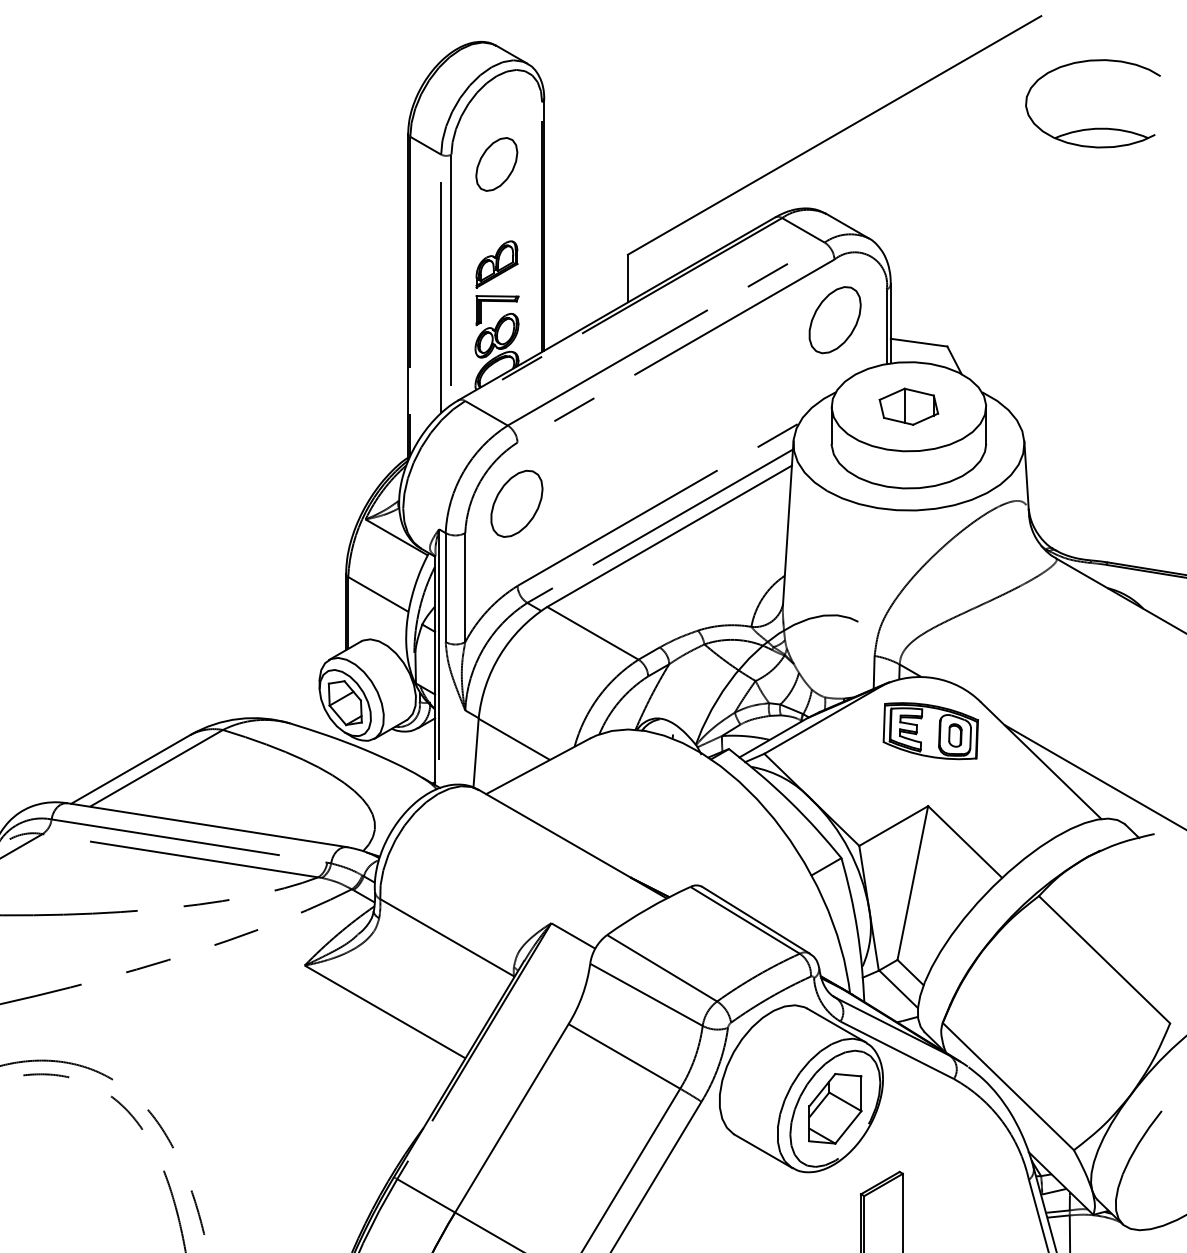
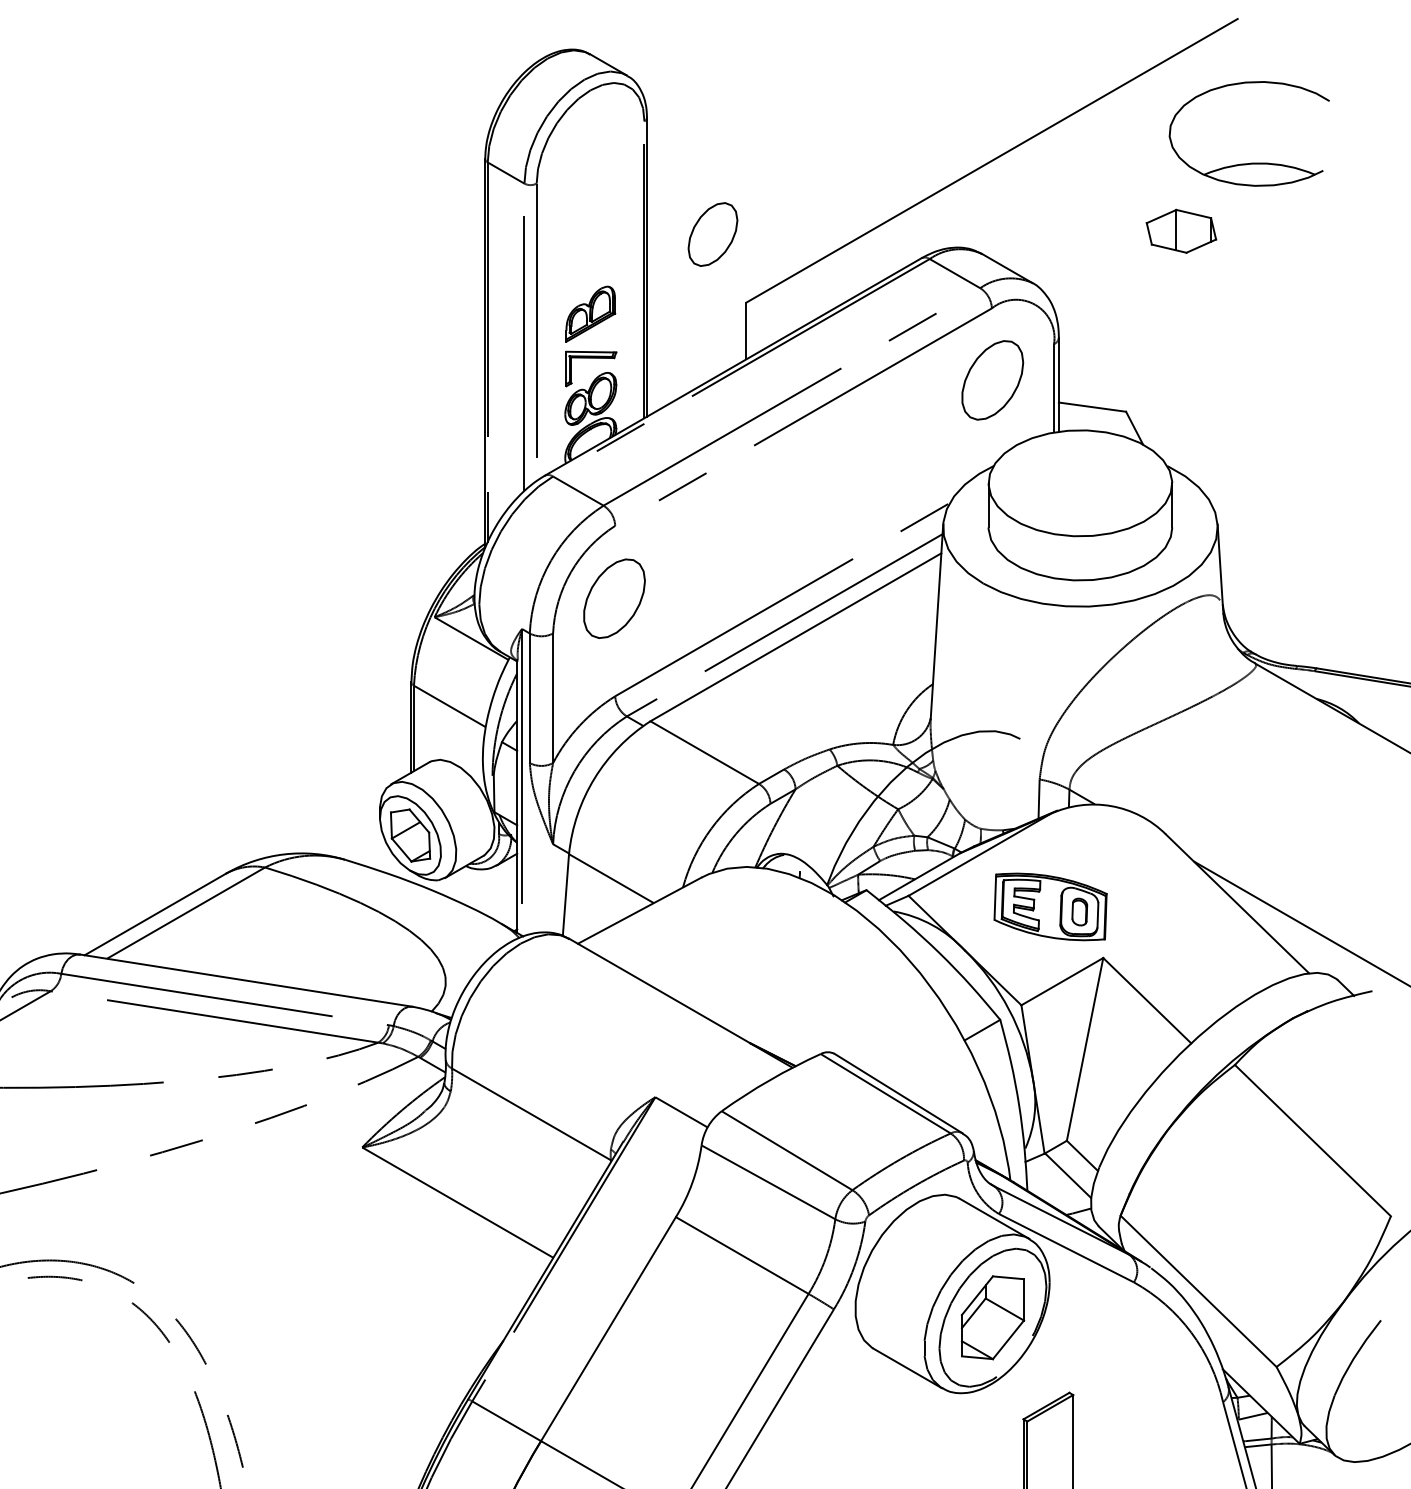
part: (1095, 127) -> (1252, 162), moved
part: (496, 164) -> (712, 234), moved
part: (908, 406) -> (1180, 231), moved
part: (930, 731) -> (1050, 907), moved

